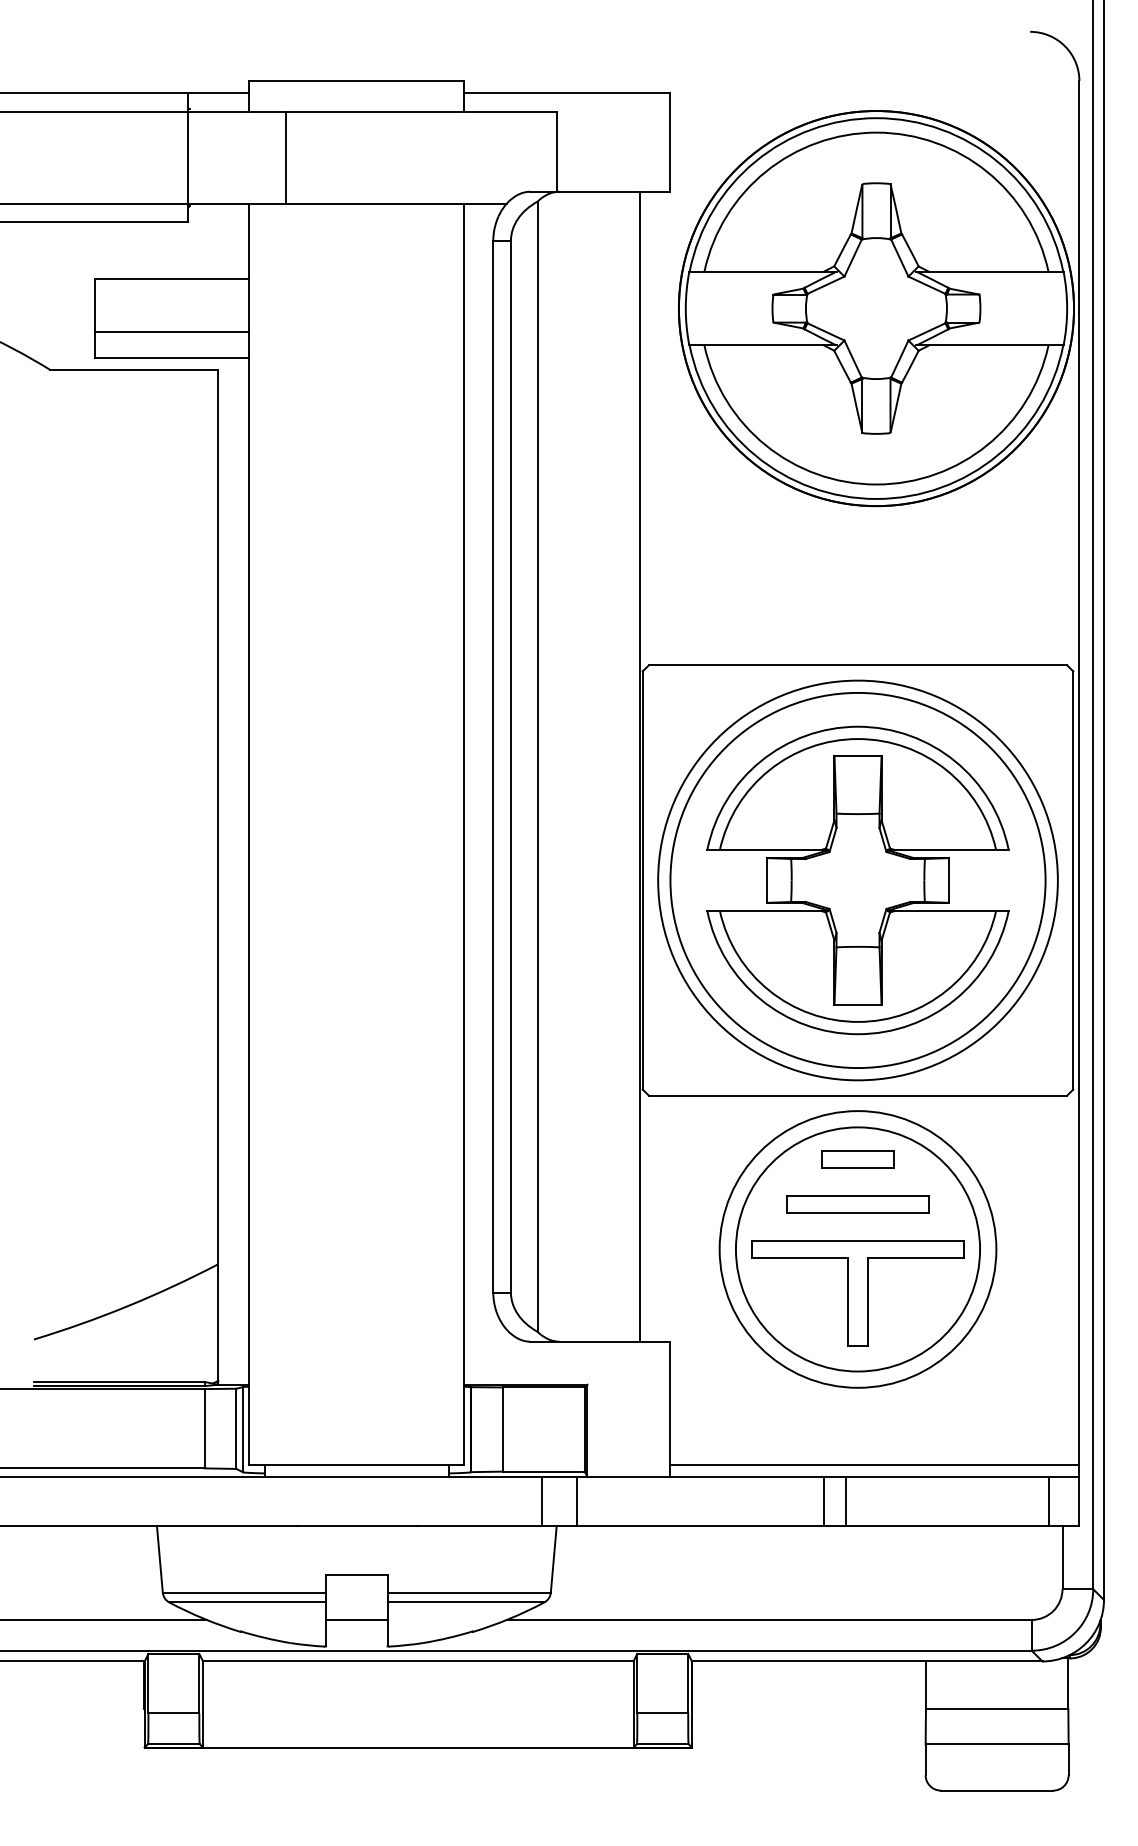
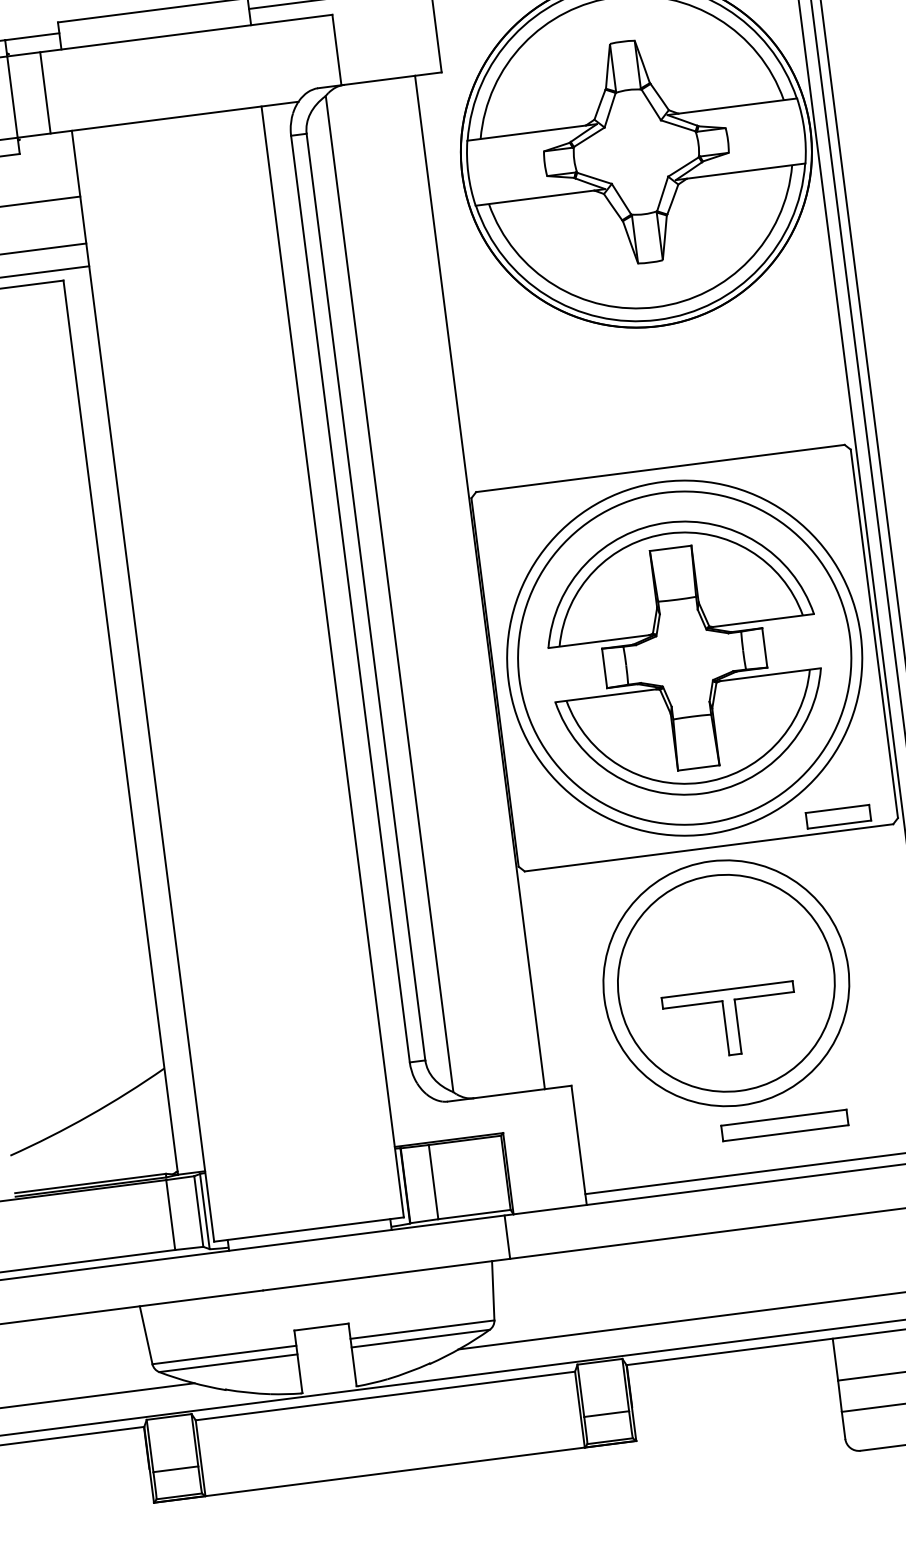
line: (286, 157) -> (45, 92), moved
part: (857, 1159) -> (838, 816), moved
part: (857, 1204) -> (784, 1125), moved
part: (857, 1293) -> (730, 1022), size x0.7
line: (542, 1501) -> (476, 1241), removed
line: (824, 1501) -> (725, 1209), removed
line: (846, 1501) -> (744, 1206), removed
line: (356, 1619) -> (326, 1365), removed

